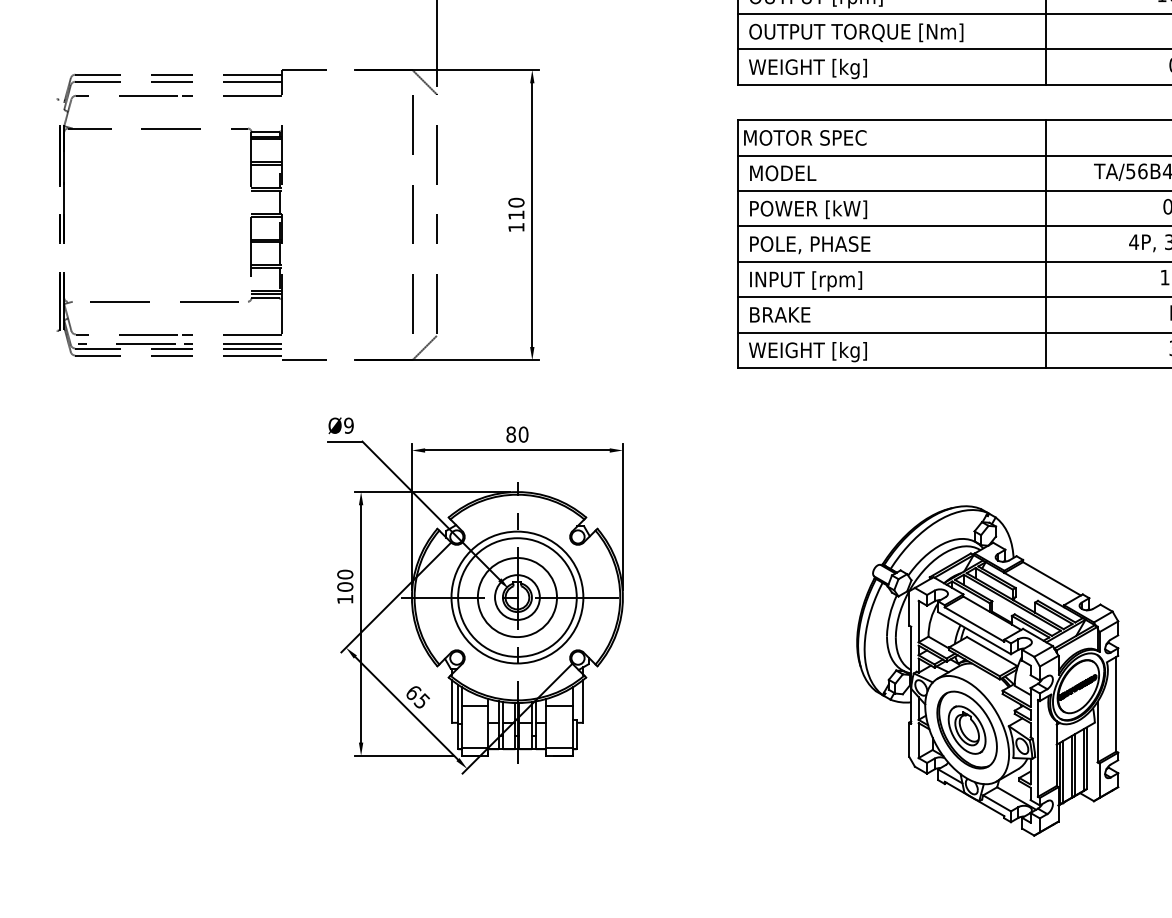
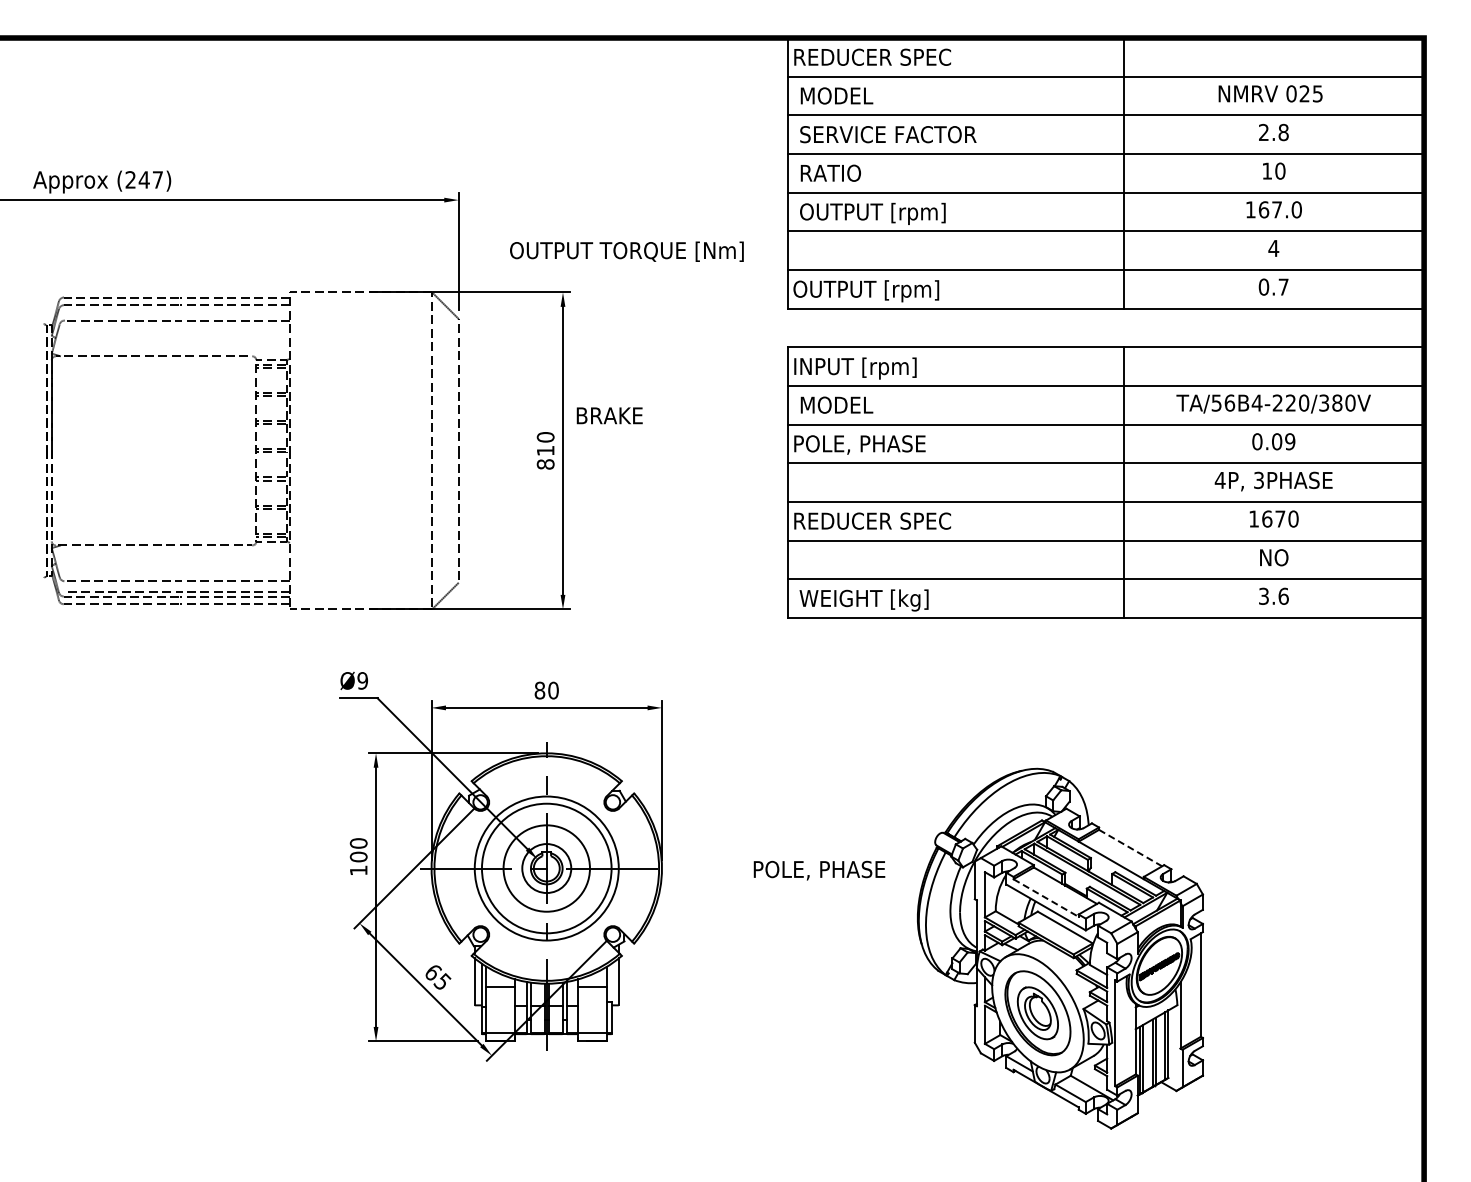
text: (855, 32) -> (626, 251), moved
text: (810, 69) -> (866, 291), WEIGHT [kg] -> OUTPUT [rpm]
text: (806, 139) -> (862, 368), MOTOR SPEC -> INPUT [rpm]
text: (805, 209) -> (861, 444), POWER [kW] -> POLE, PHASE
text: (516, 227) -> (545, 464), 110 -> 810
text: (810, 245) -> (819, 870), moved
text: (815, 281) -> (872, 523), INPUT [rpm] -> REDUCER SPEC
text: (779, 314) -> (609, 415), moved
line: (1052, 579) -> (1131, 848), solid -> dashed
line: (974, 624) -> (1046, 898), solid -> dashed

